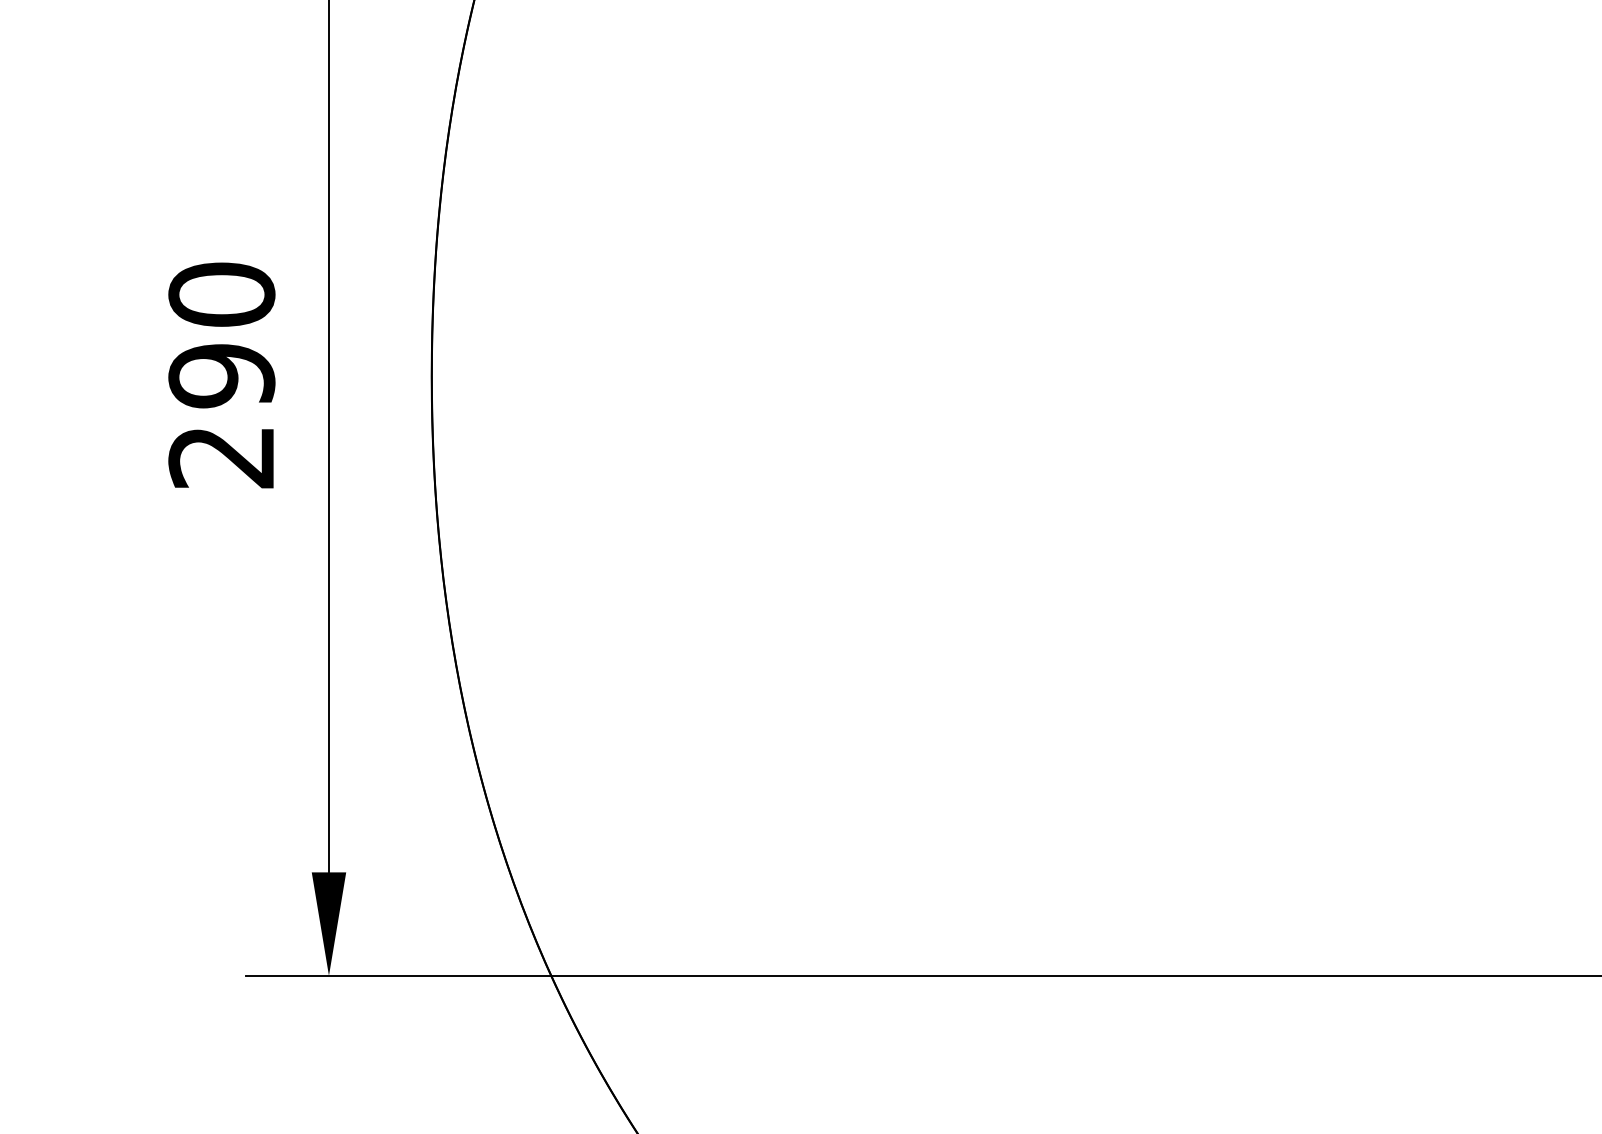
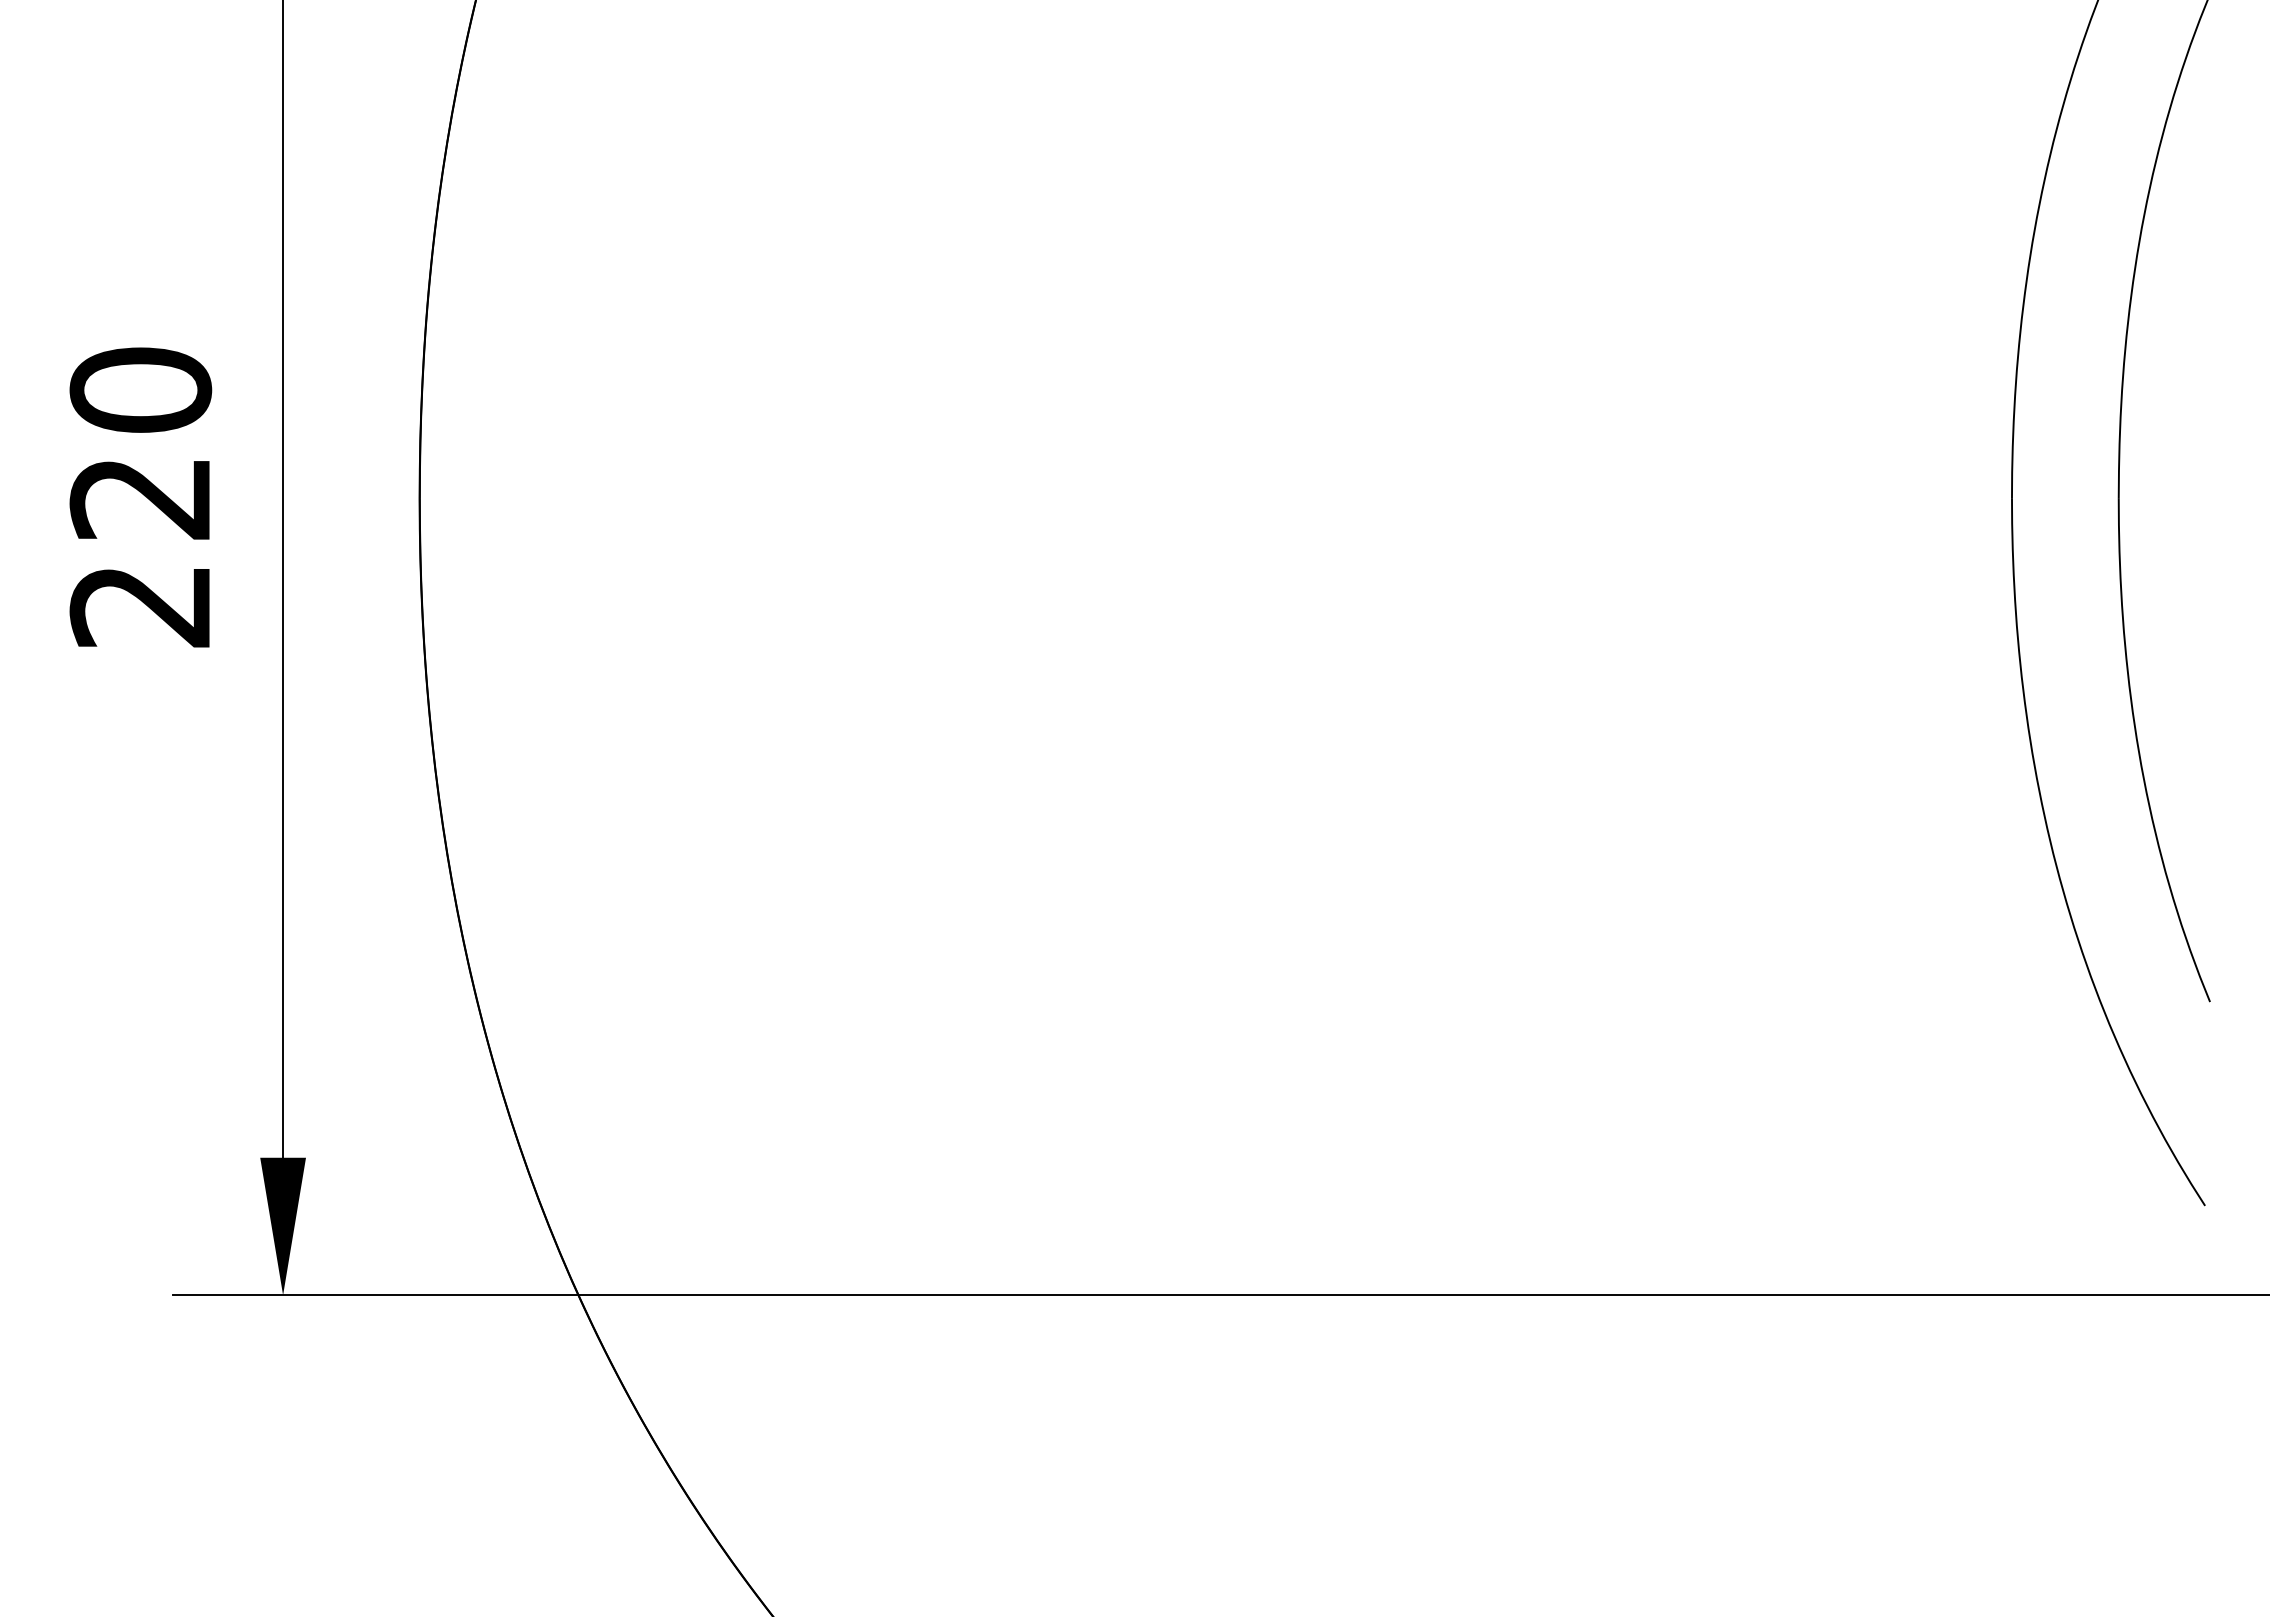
text: (221, 376) -> (140, 498), 290 -> 220

